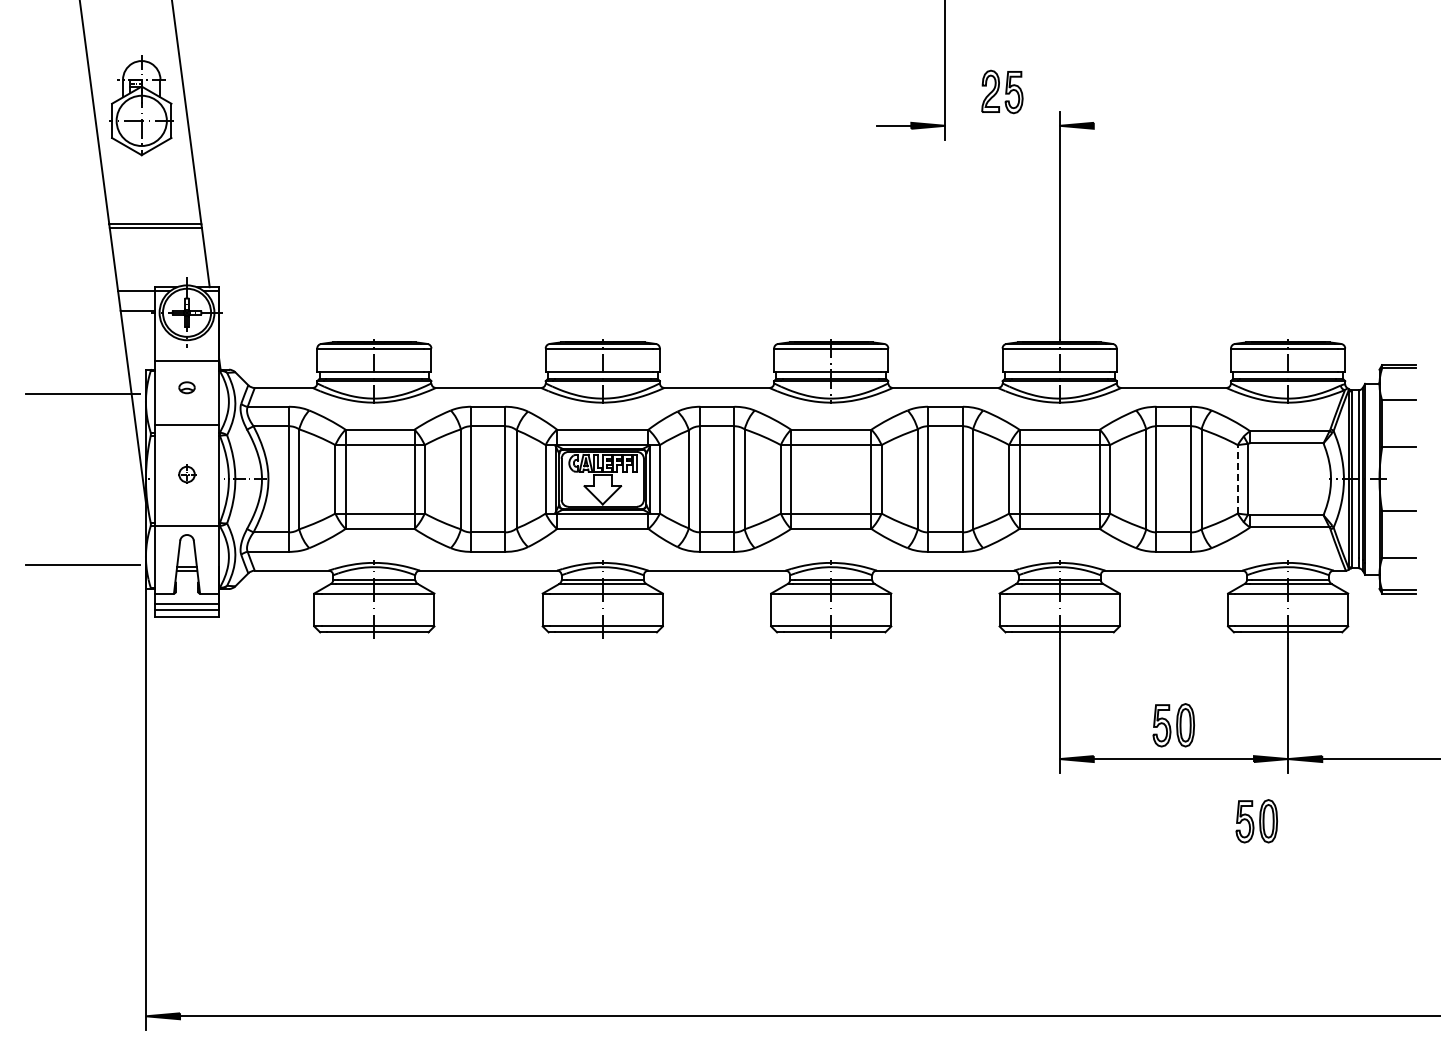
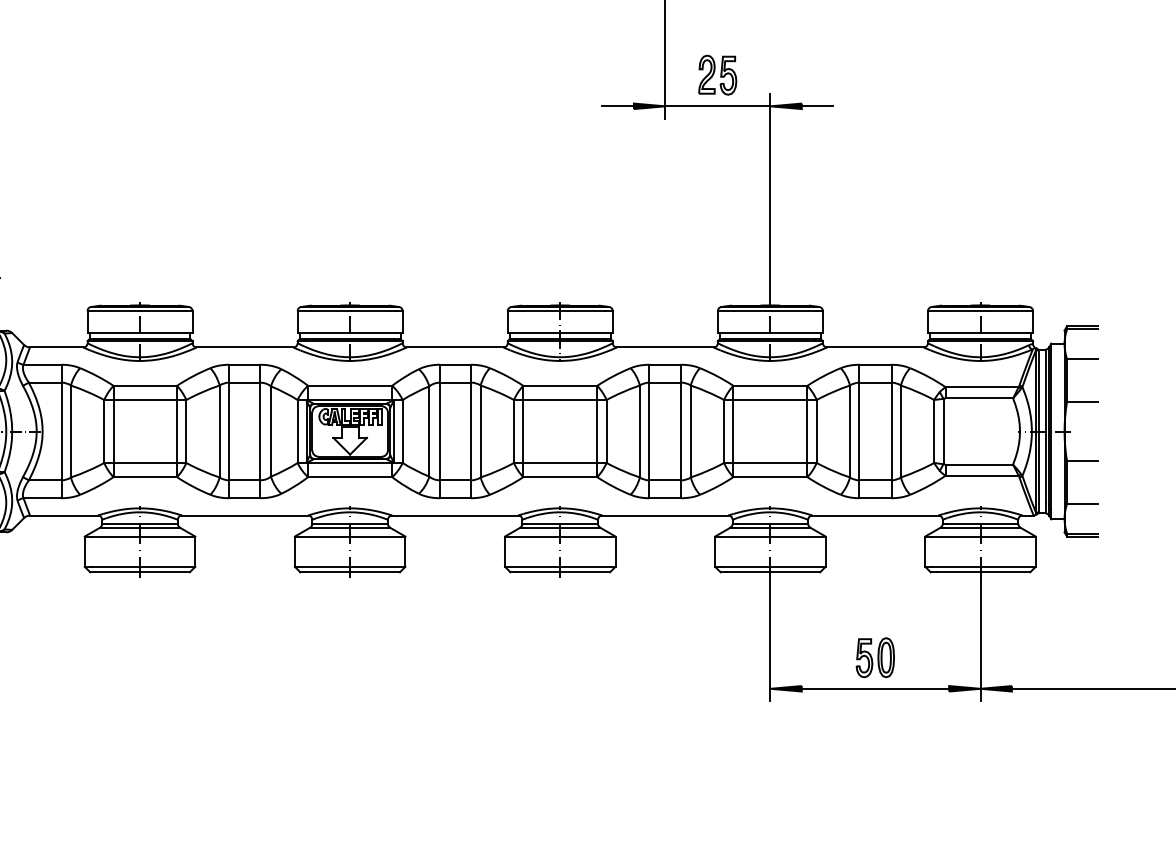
line: (1002, 125) -> (717, 106), added
line: (1110, 125) -> (817, 106), added
line: (1237, 478) -> (933, 430), dashed -> solid
part: (1256, 821) -> (951, 746), removed

